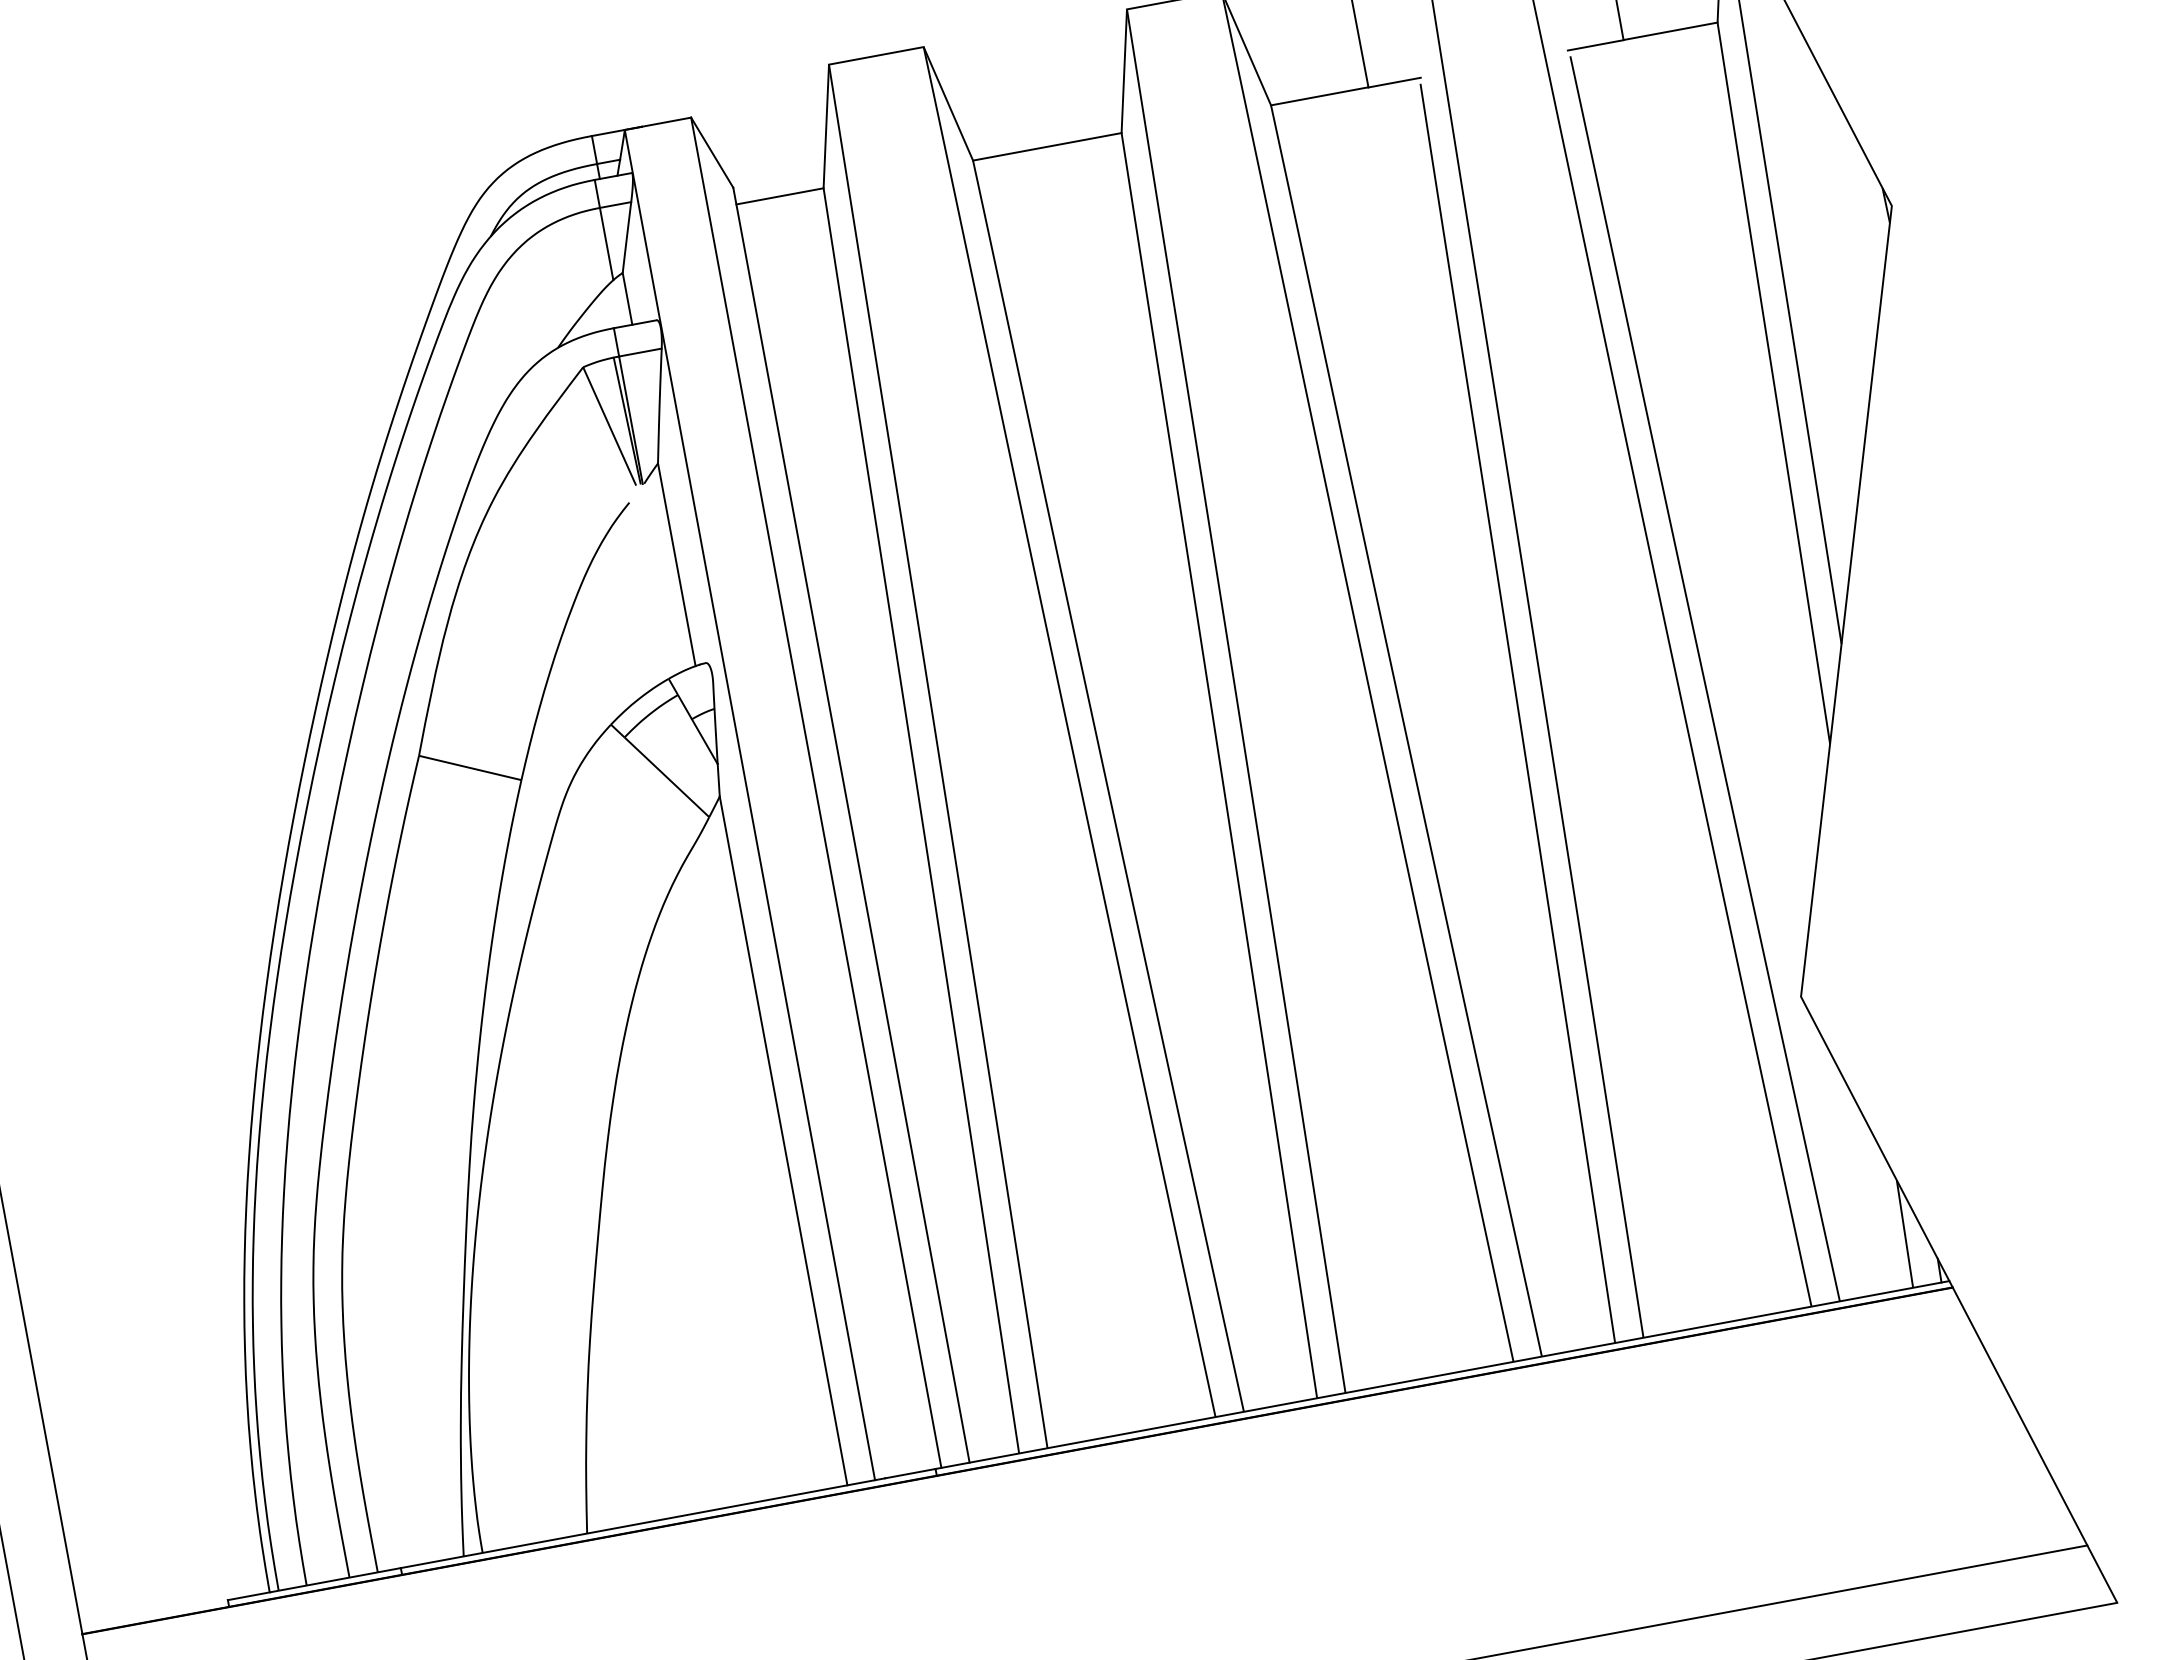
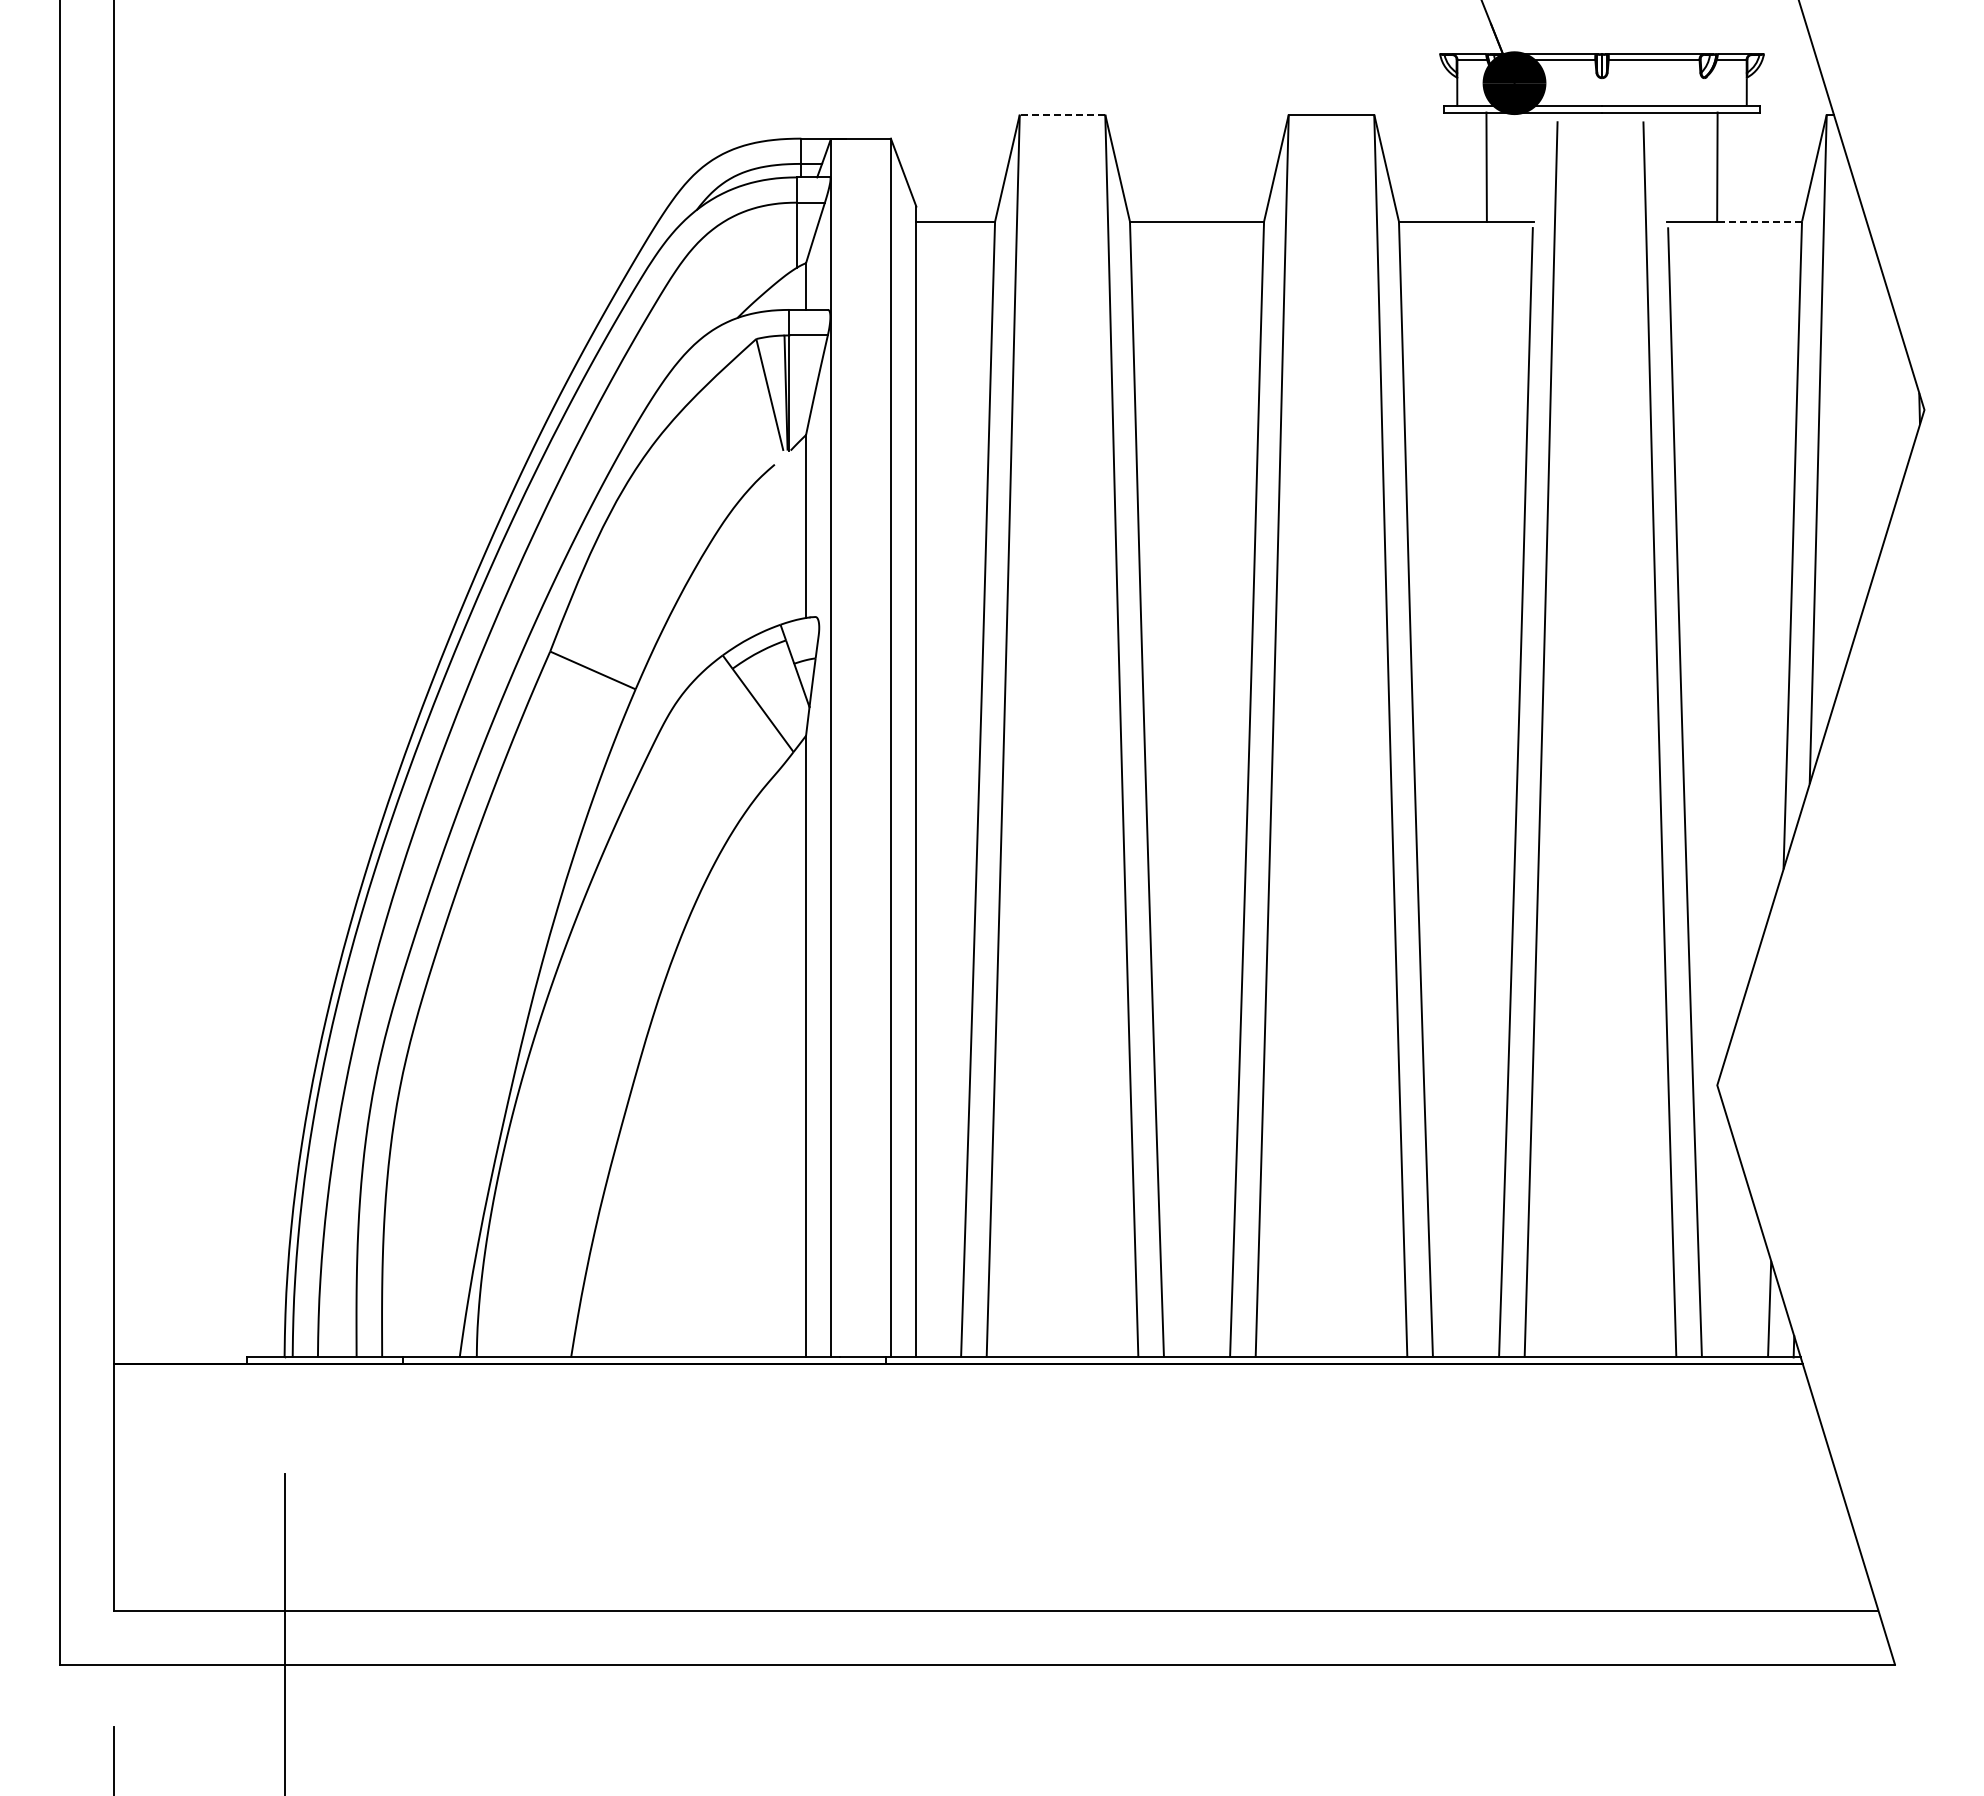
line: (1670, 31) -> (1759, 221), solid -> dashed
line: (876, 55) -> (1062, 114), solid -> dashed

